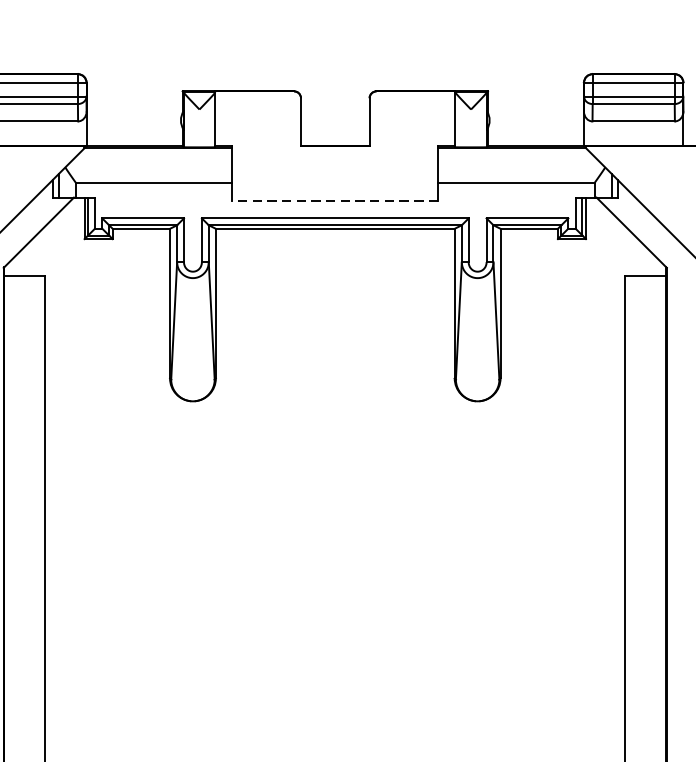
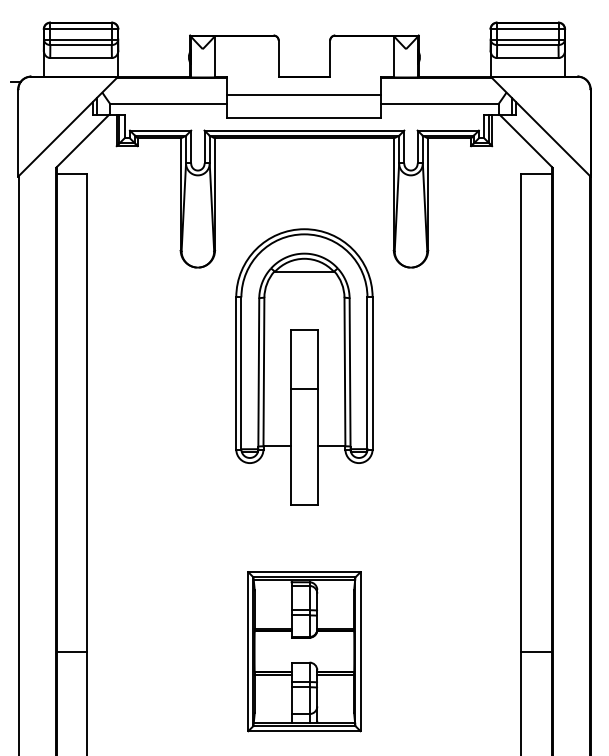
line: (335, 170) -> (304, 94), added
line: (334, 200) -> (303, 117), dashed -> solid
part: (335, 533) -> (304, 366), added

